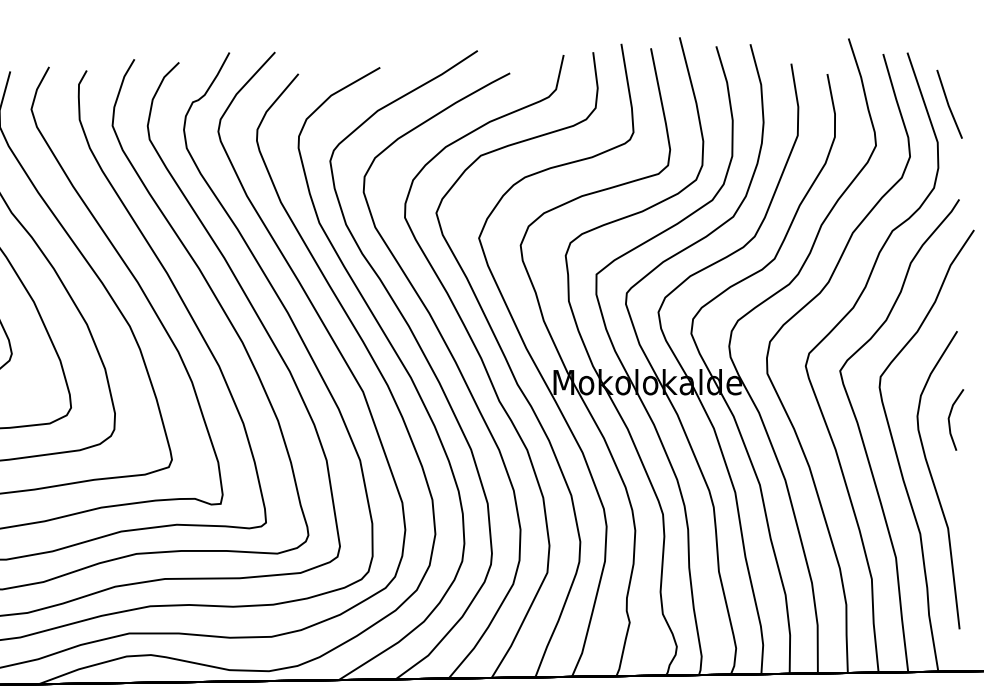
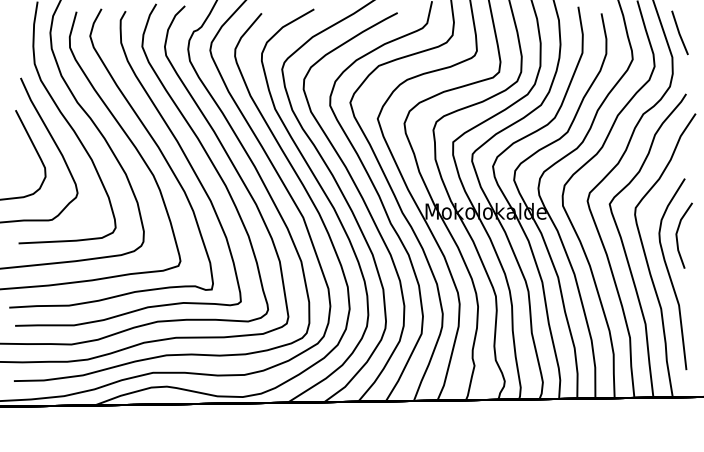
part: (955, 419) -> (683, 235), size x1.67

